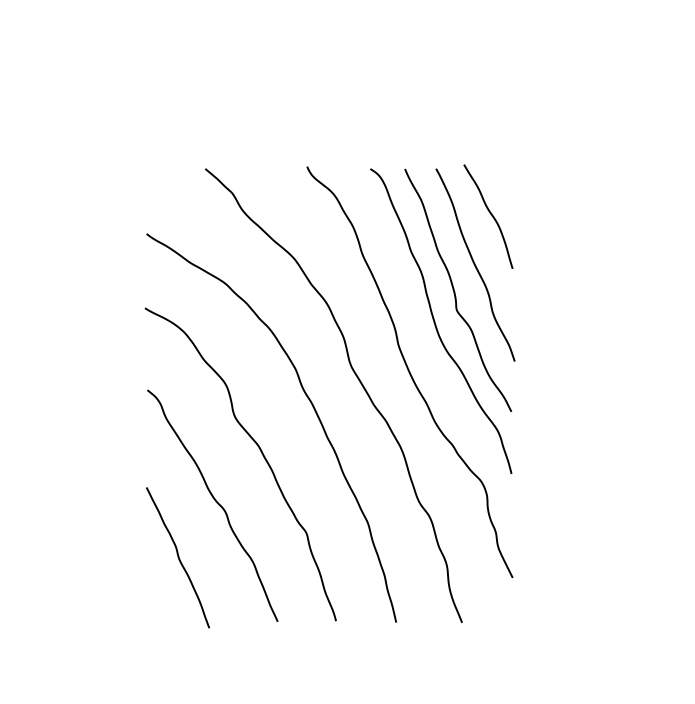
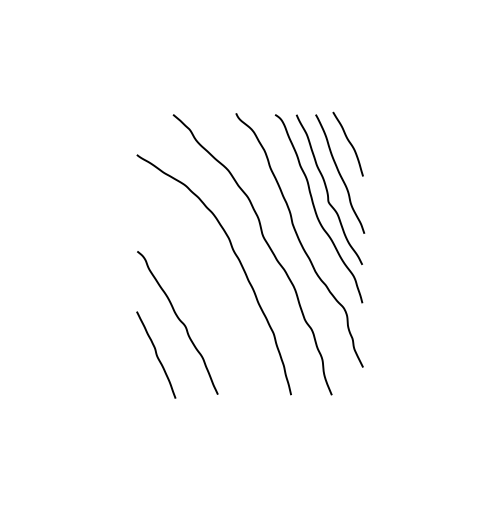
curve: (260, 454) -> (207, 291), removed

